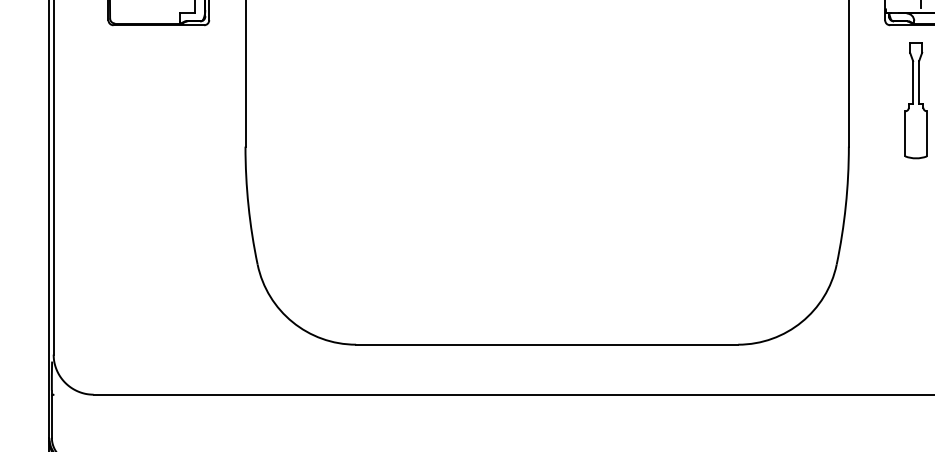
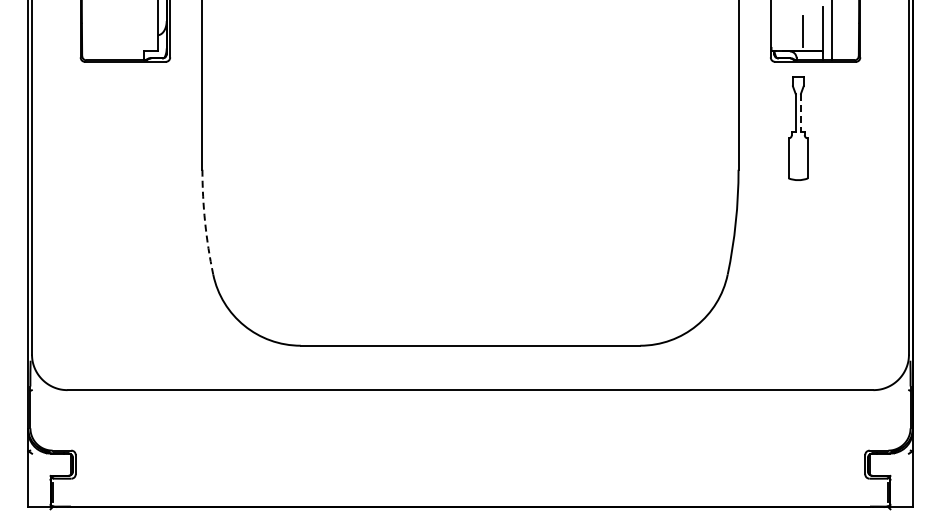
line: (918, 83) -> (800, 113), solid -> dashed
arc: (248, 205) -> (205, 222), solid -> dashed

